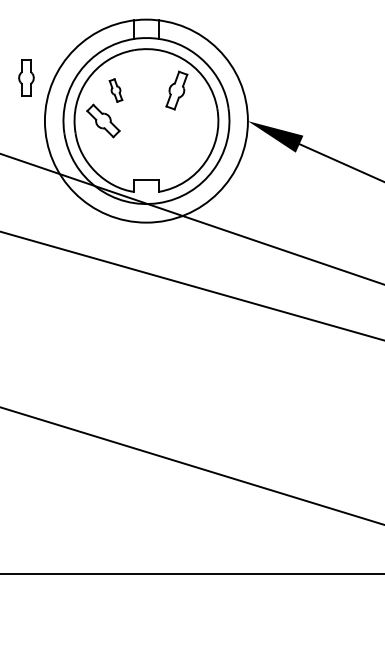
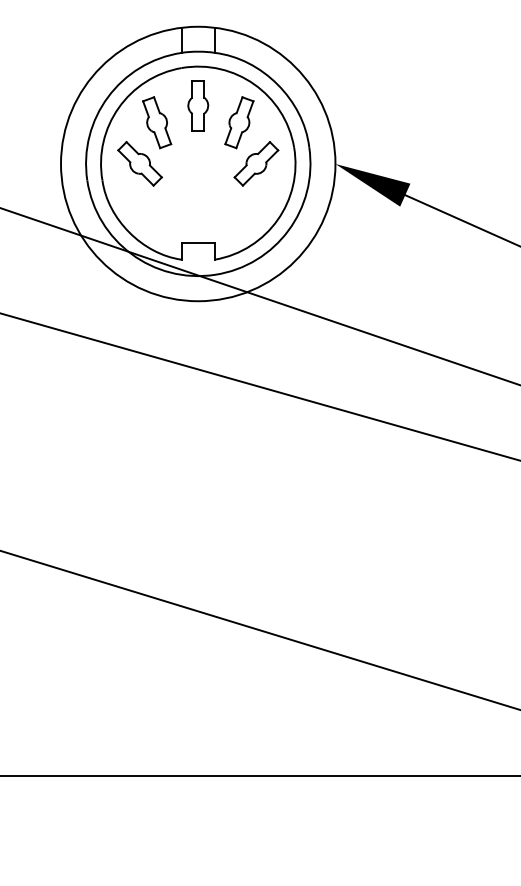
part: (26, 77) -> (198, 104), moved
part: (115, 90) -> (156, 122), size x1.67
part: (189, 120) -> (256, 163), added

